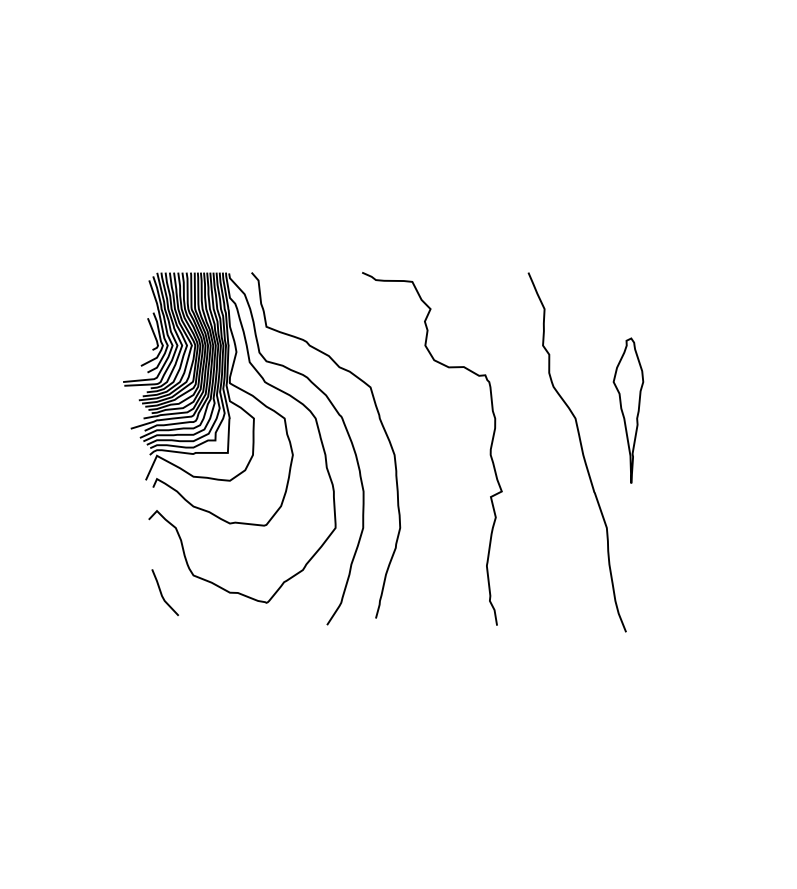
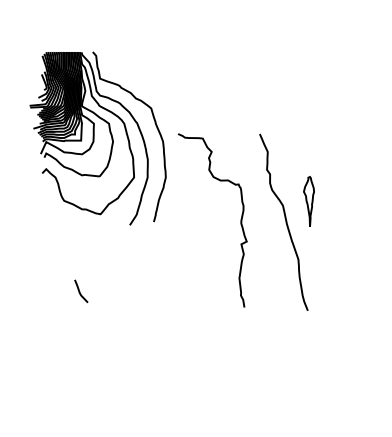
part: (627, 409) -> (308, 201), size x0.7
part: (261, 448) -> (97, 138), moved

